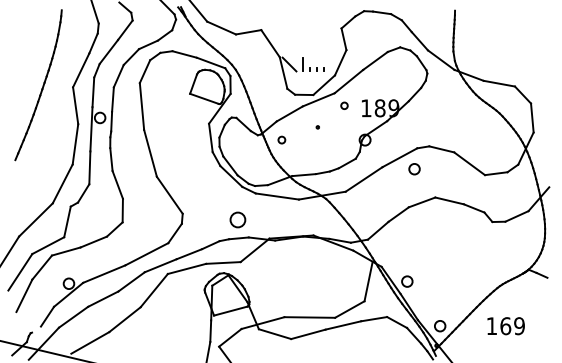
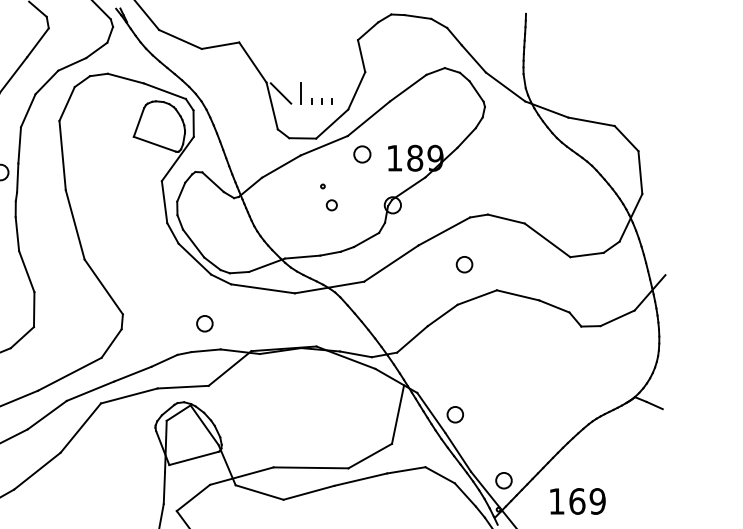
circle: (344, 105) -> (362, 154), size x1.67
circle: (281, 139) -> (331, 204), moved
circle: (414, 169) -> (464, 265), moved
circle: (238, 220) -> (205, 324), size x0.71
text: (505, 326) -> (576, 501), moved

